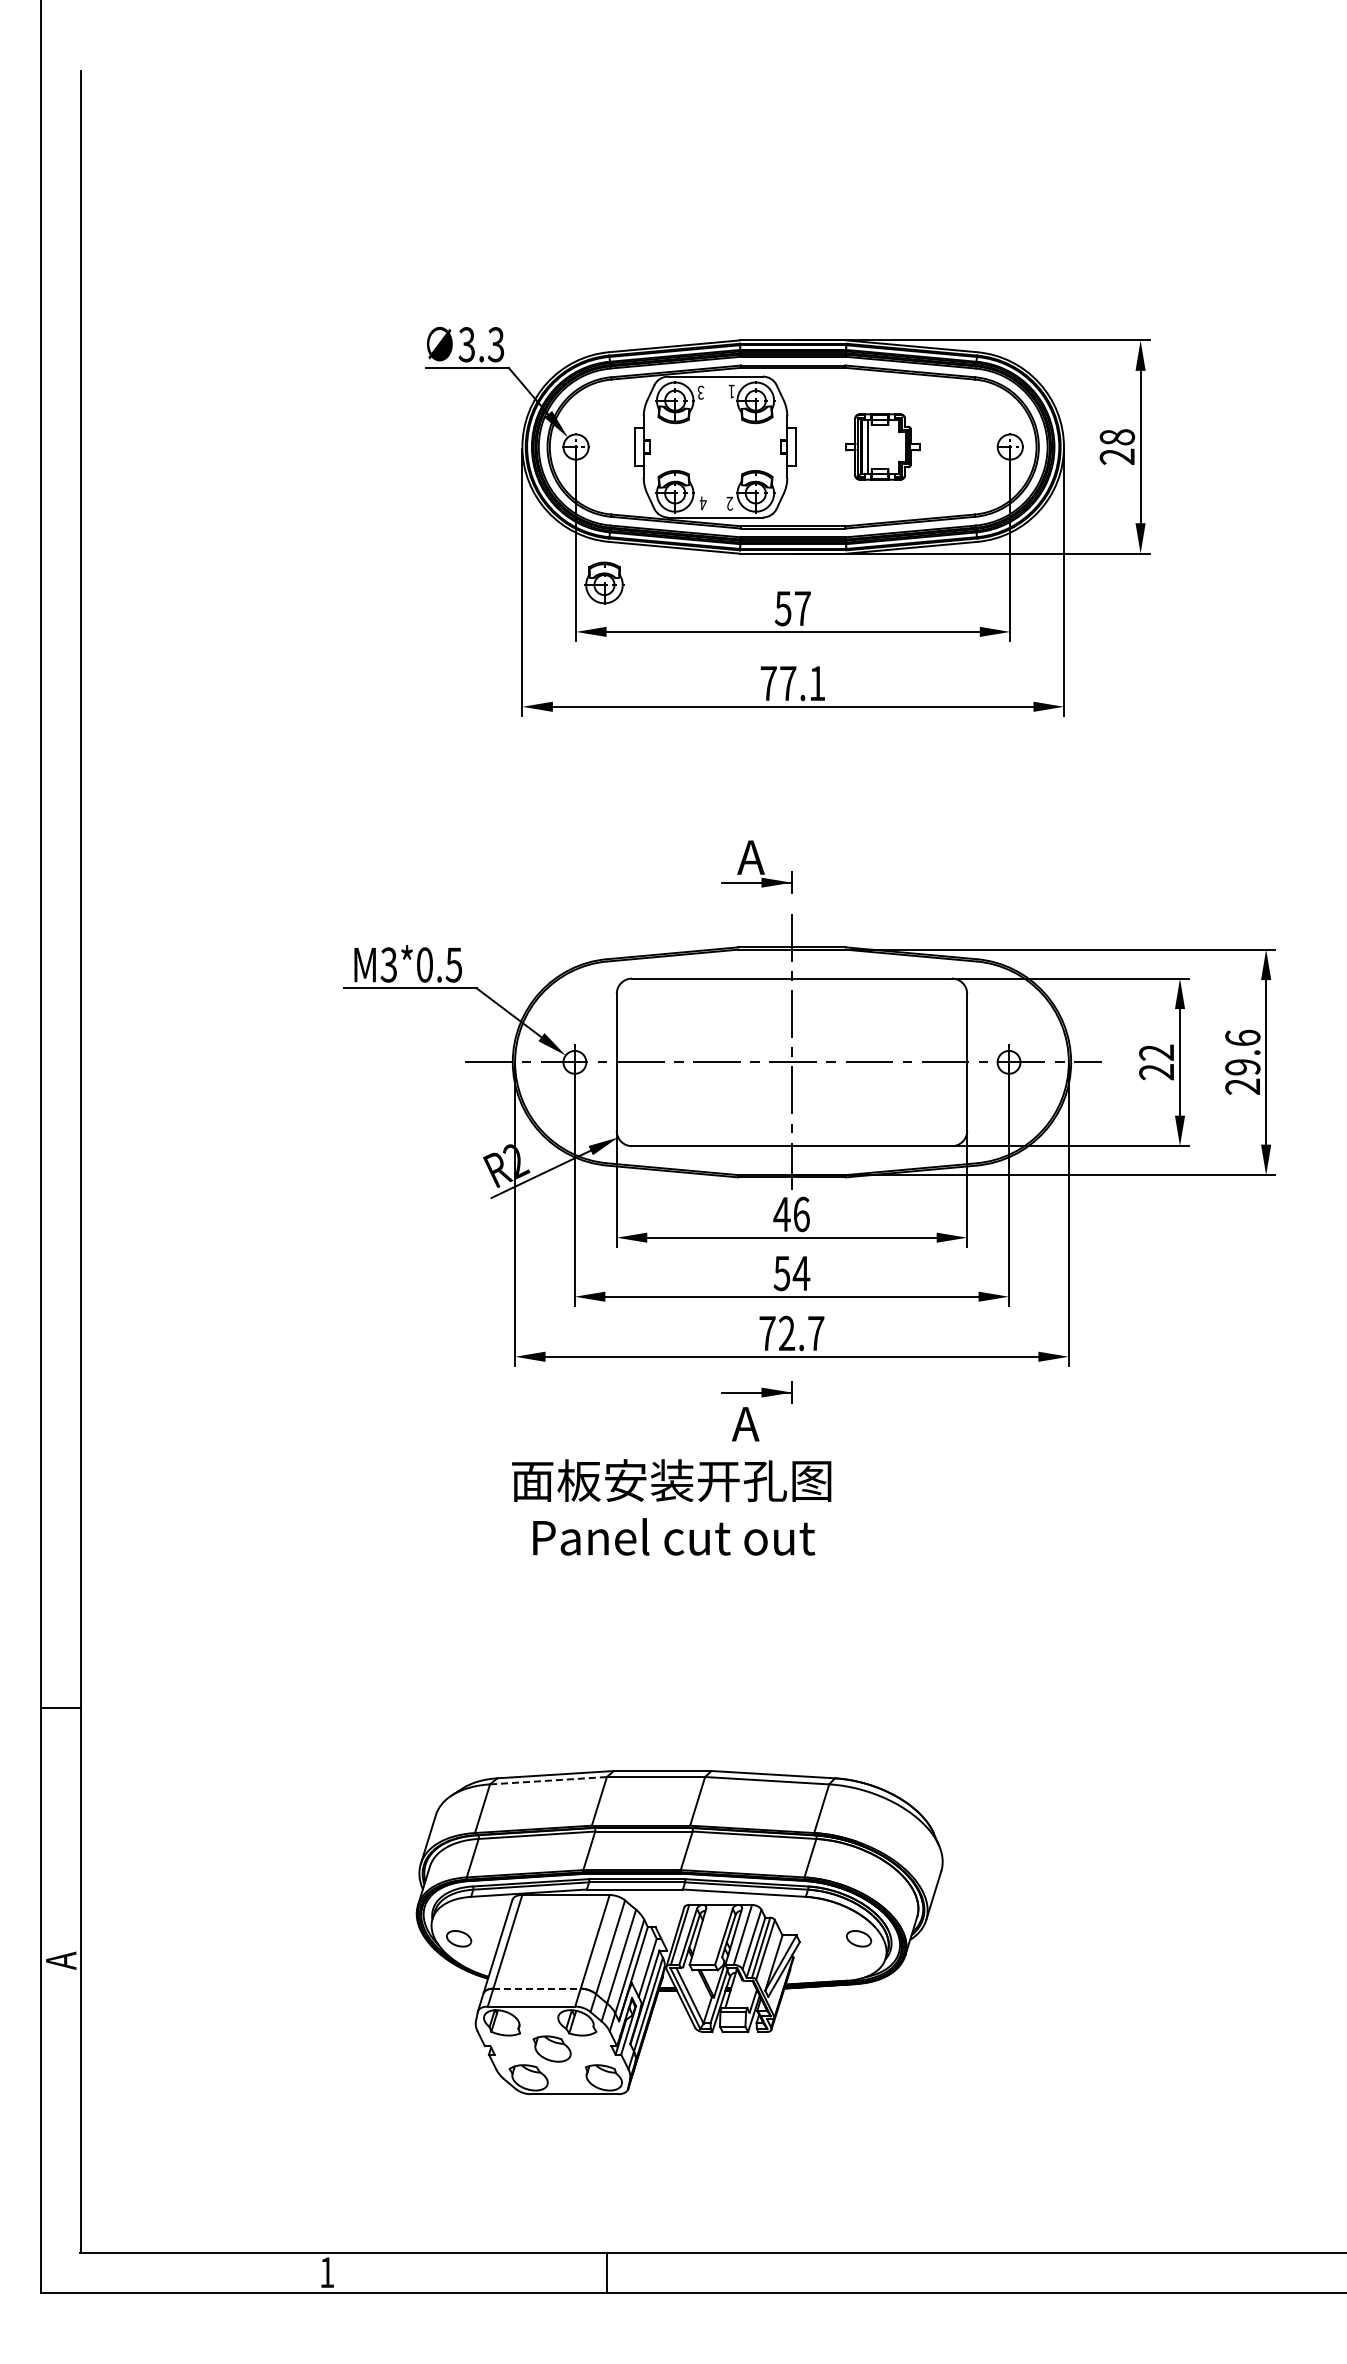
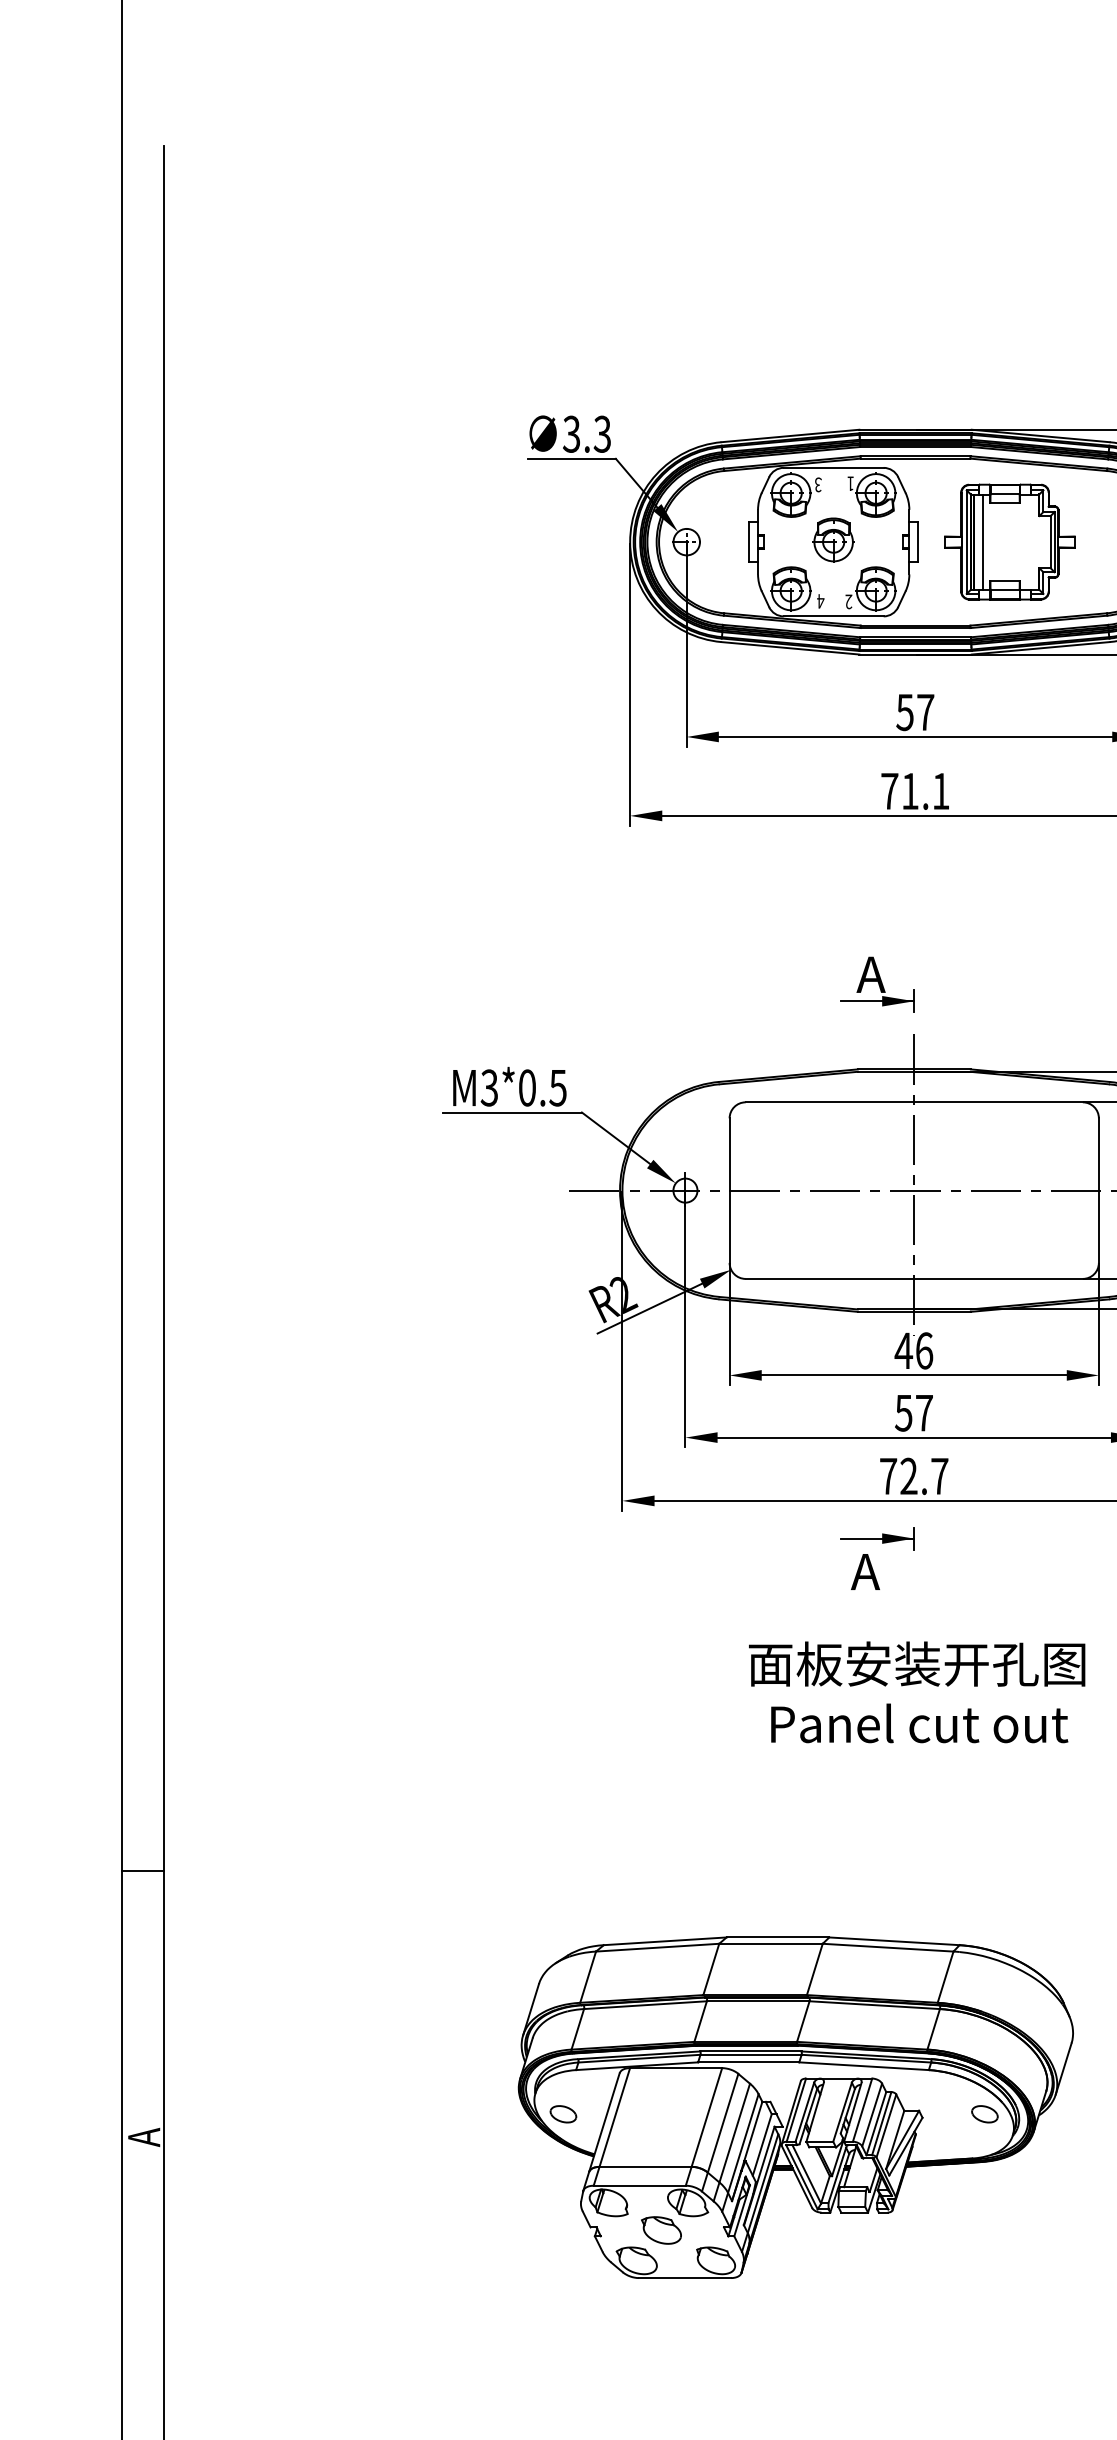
part: (882, 446) -> (1009, 541), size x1.67
part: (604, 582) -> (833, 539), moved
text: (788, 683) -> (910, 791), 77.1 -> 71.1
text: (801, 1273) -> (924, 1413), 54 -> 57
text: (671, 1507) -> (916, 1692), moved
line: (548, 1780) -> (657, 1947), dashed -> solid
line: (537, 1988) -> (646, 2166), dashed -> solid

